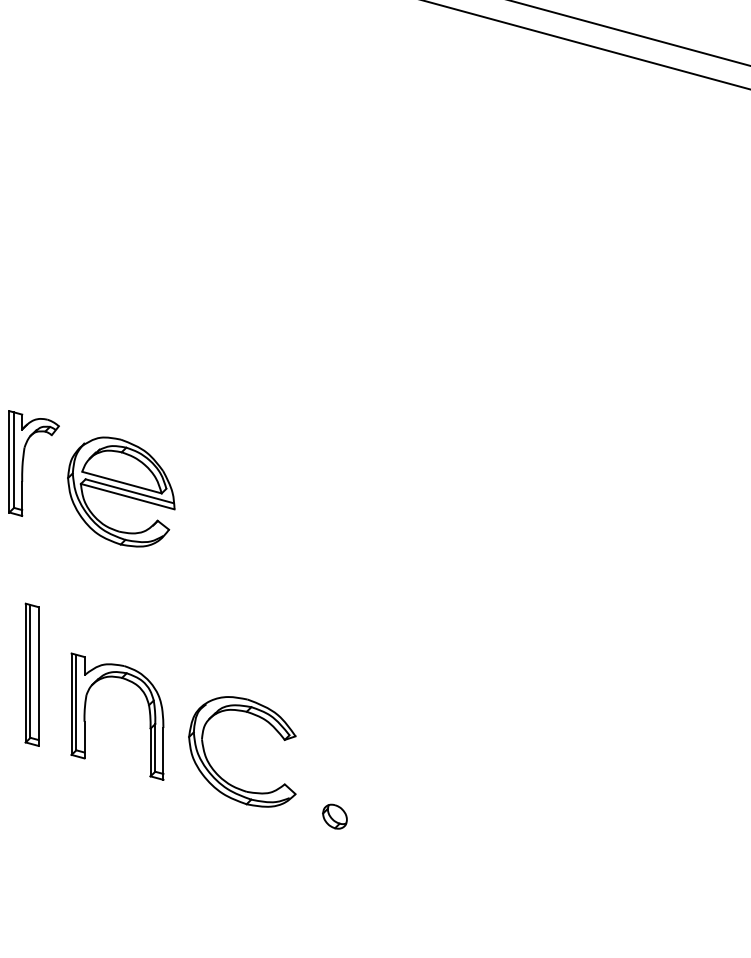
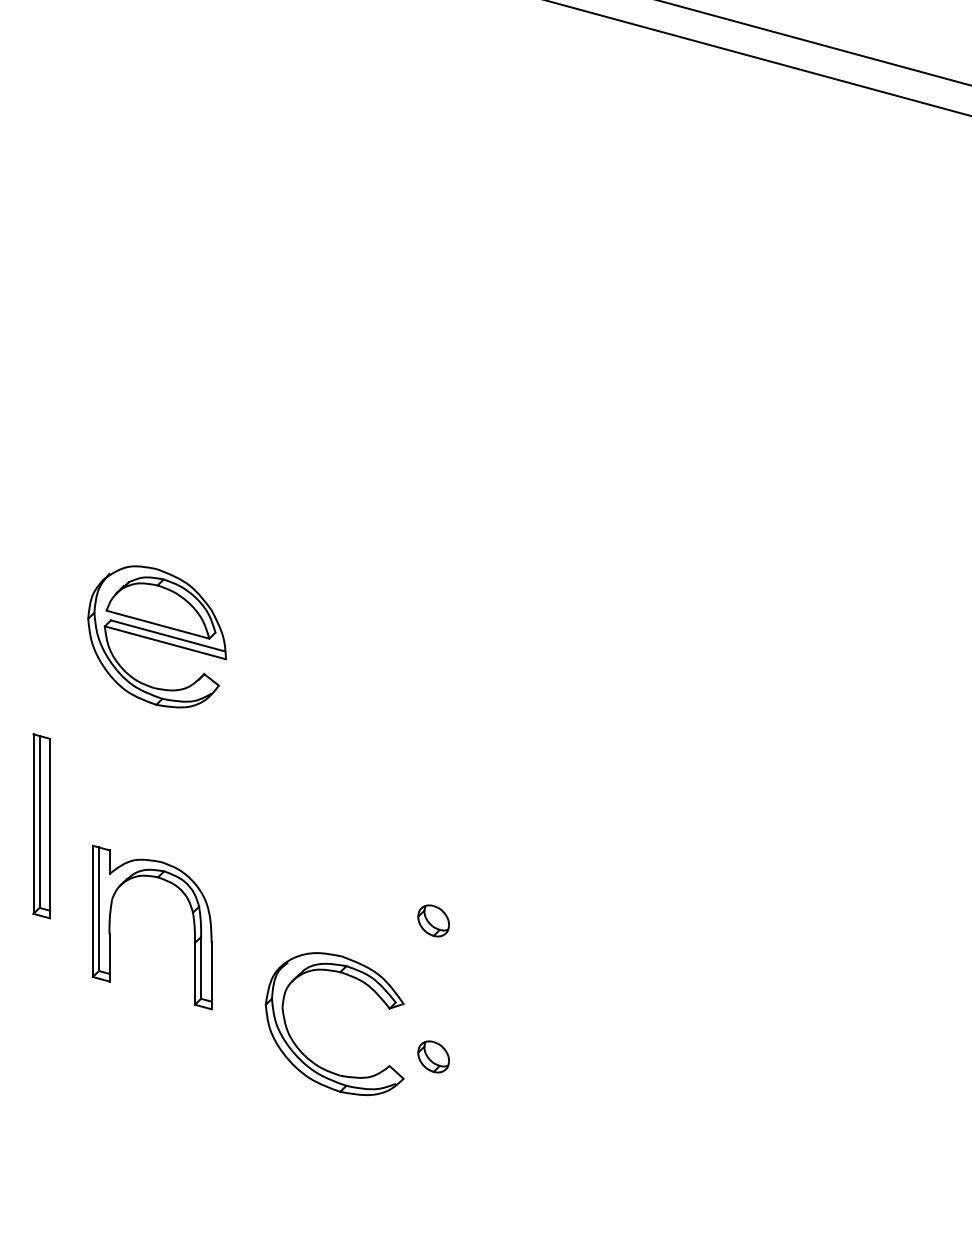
part: (23, 463) -> (30, 599), removed
part: (31, 674) -> (41, 826), moved
part: (334, 711) -> (433, 920), added
part: (218, 773) -> (303, 1052), moved

